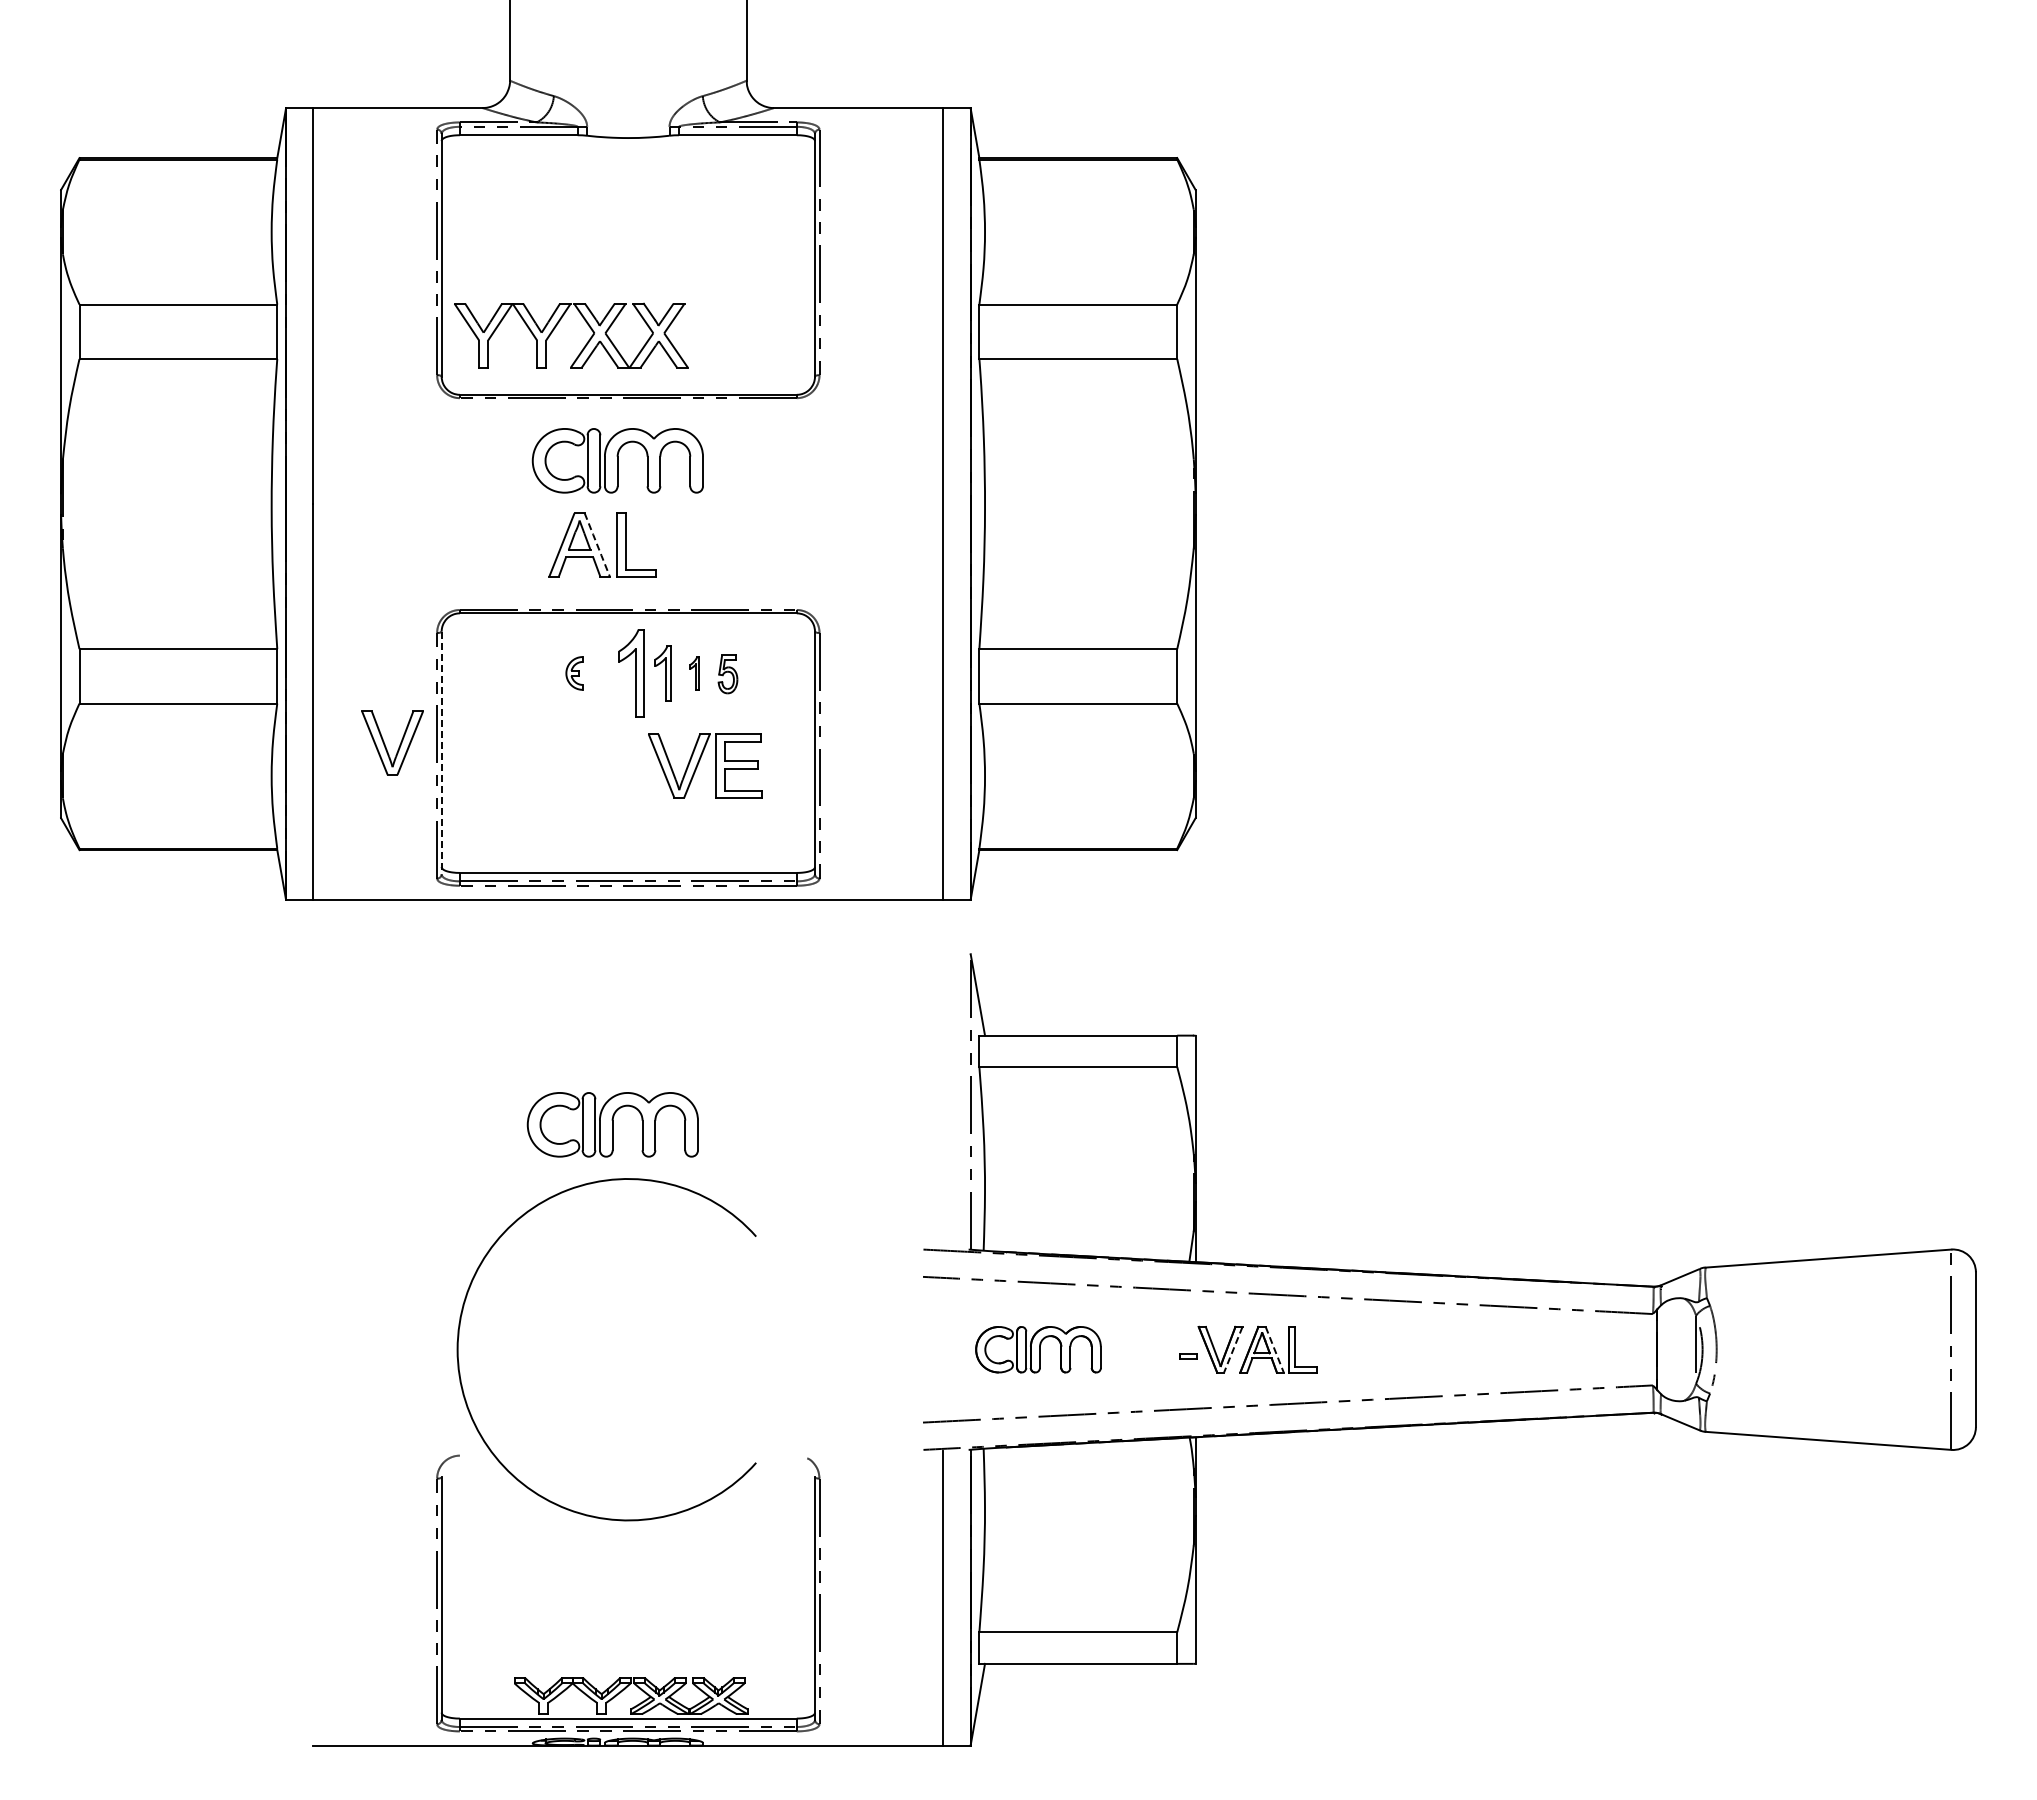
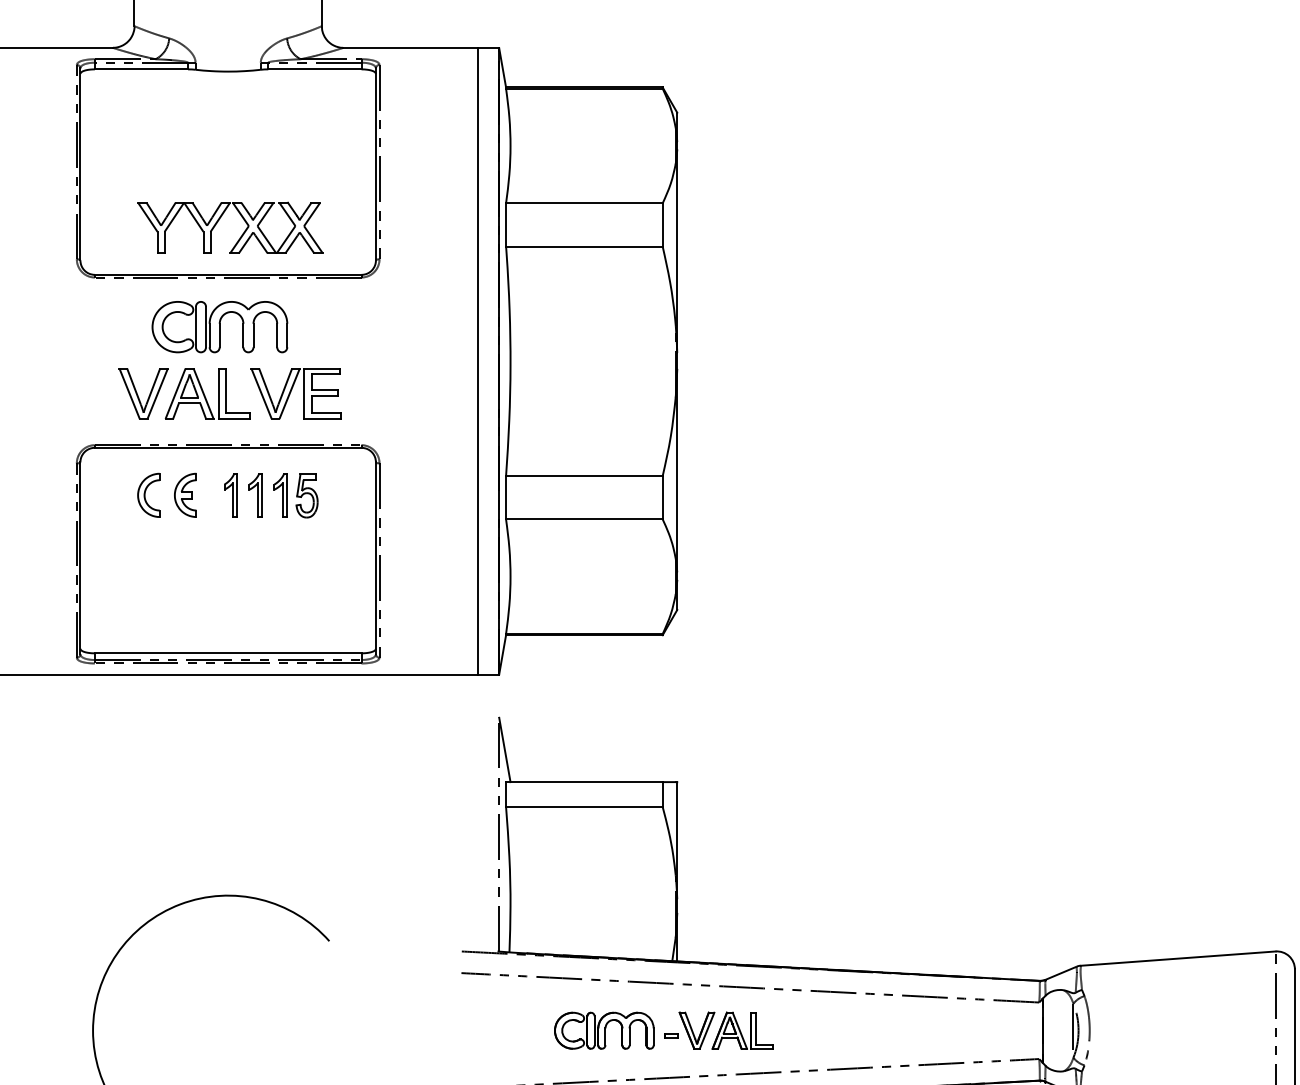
part: (584, 345) -> (240, 235), moved
line: (597, 545) -> (203, 394), dashed -> solid
part: (527, 673) -> (148, 495), added
part: (574, 673) -> (185, 495), size x1.67
part: (631, 673) -> (230, 495), size x0.62
part: (694, 673) -> (280, 495), size x1.67
part: (727, 674) -> (306, 496), size x1.43
part: (386, 746) -> (138, 396), moved
line: (441, 753) -> (80, 558), dashed -> solid
part: (699, 762) -> (291, 390), moved
part: (612, 1124) -> (215, 852), removed
part: (1038, 1349) -> (604, 1030), moved
line: (1233, 1349) -> (707, 1030), dashed -> solid
line: (1274, 1350) -> (739, 1031), dashed -> solid

